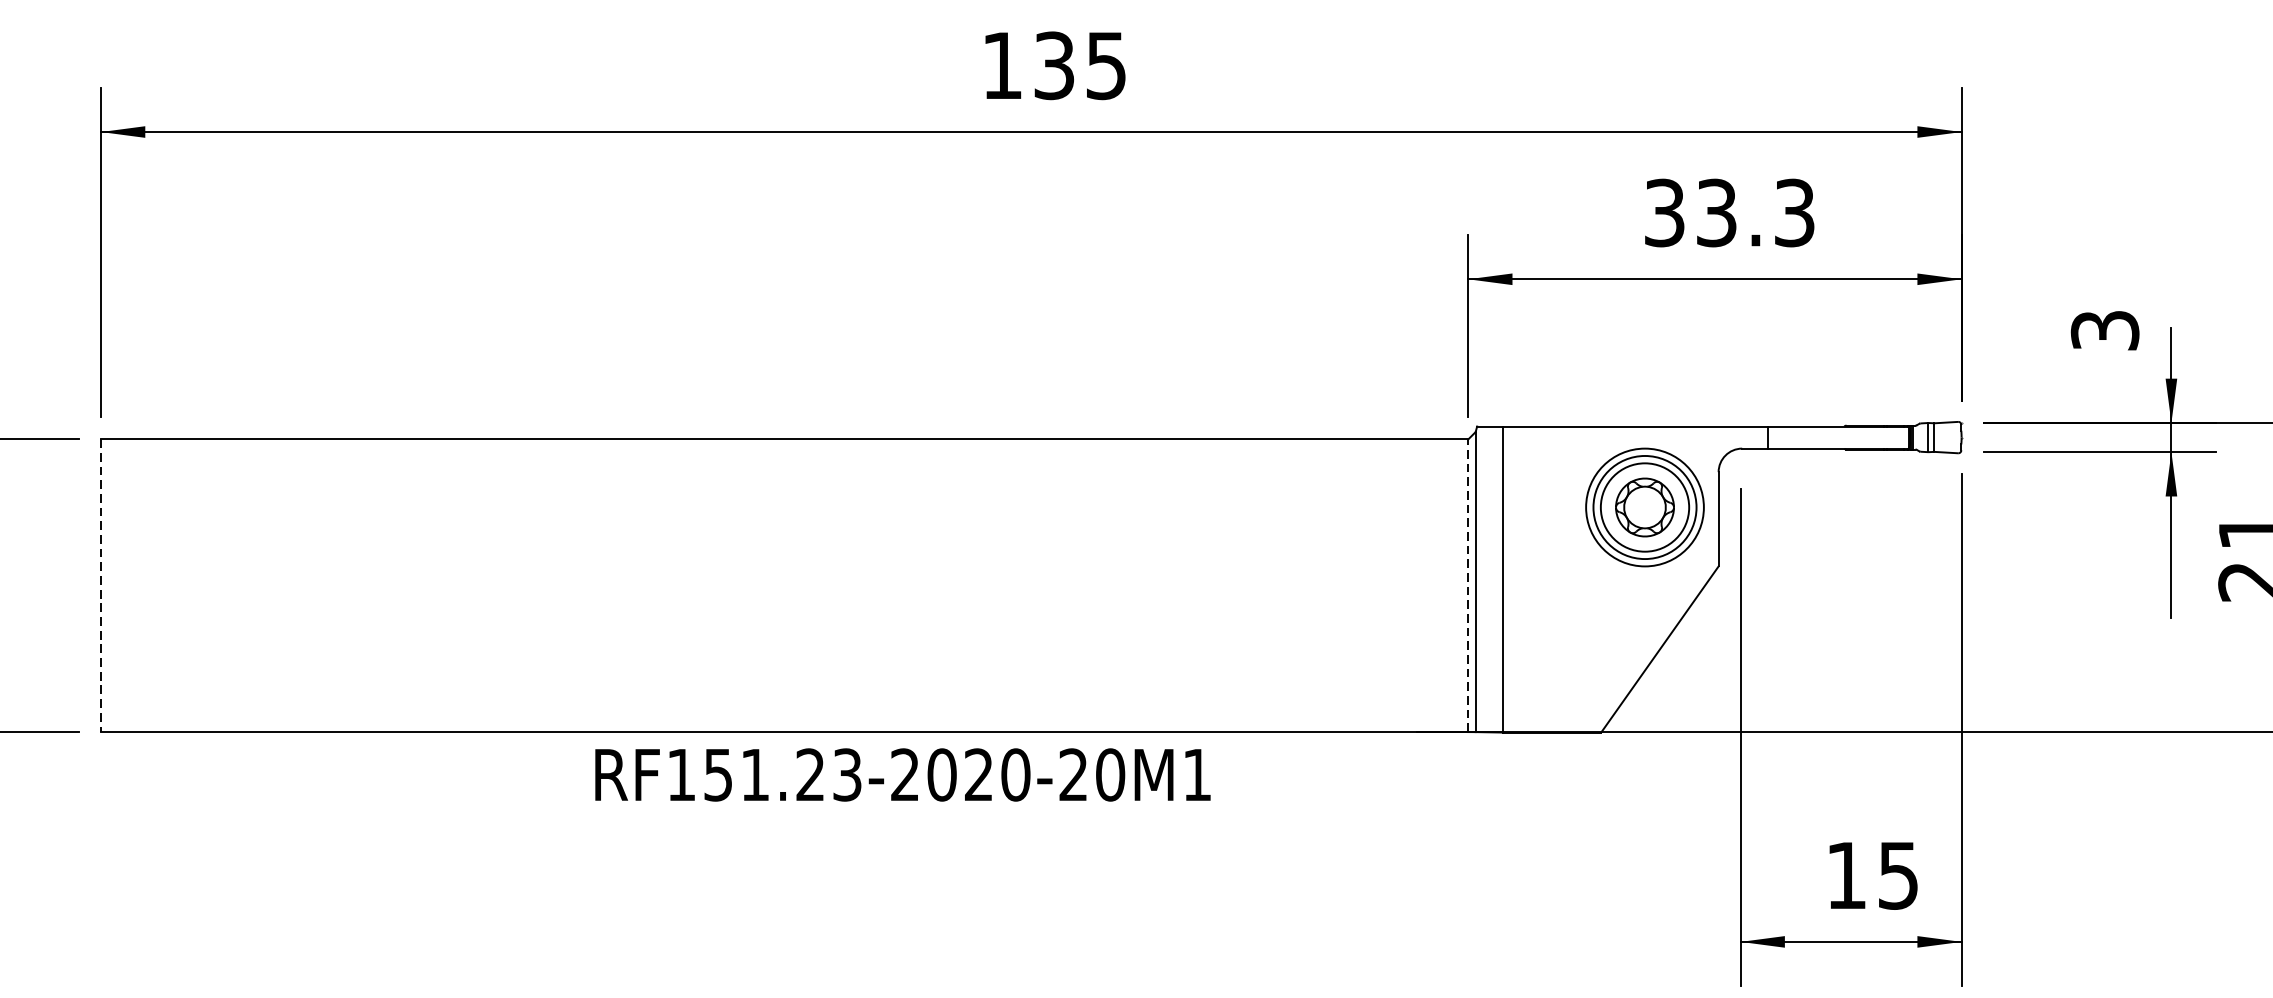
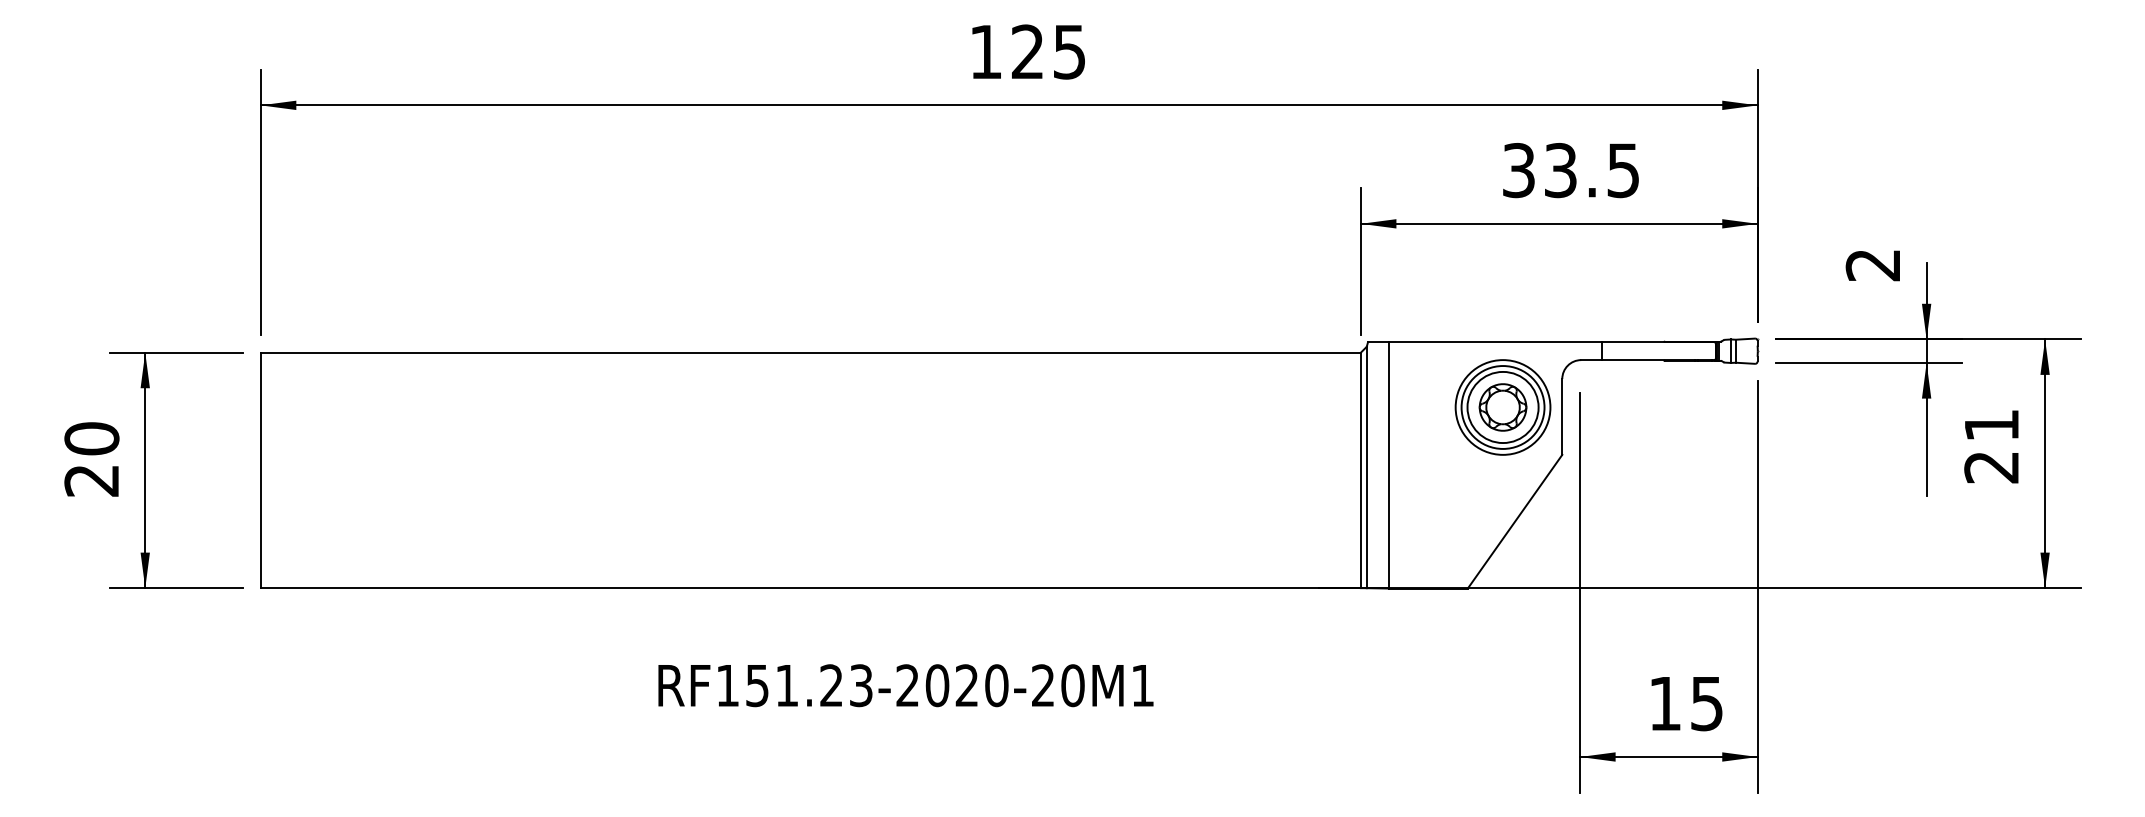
text: (1053, 65) -> (1027, 51), 135 -> 125
text: (1794, 212) -> (1623, 170), 33.3 -> 33.5
text: (2104, 331) -> (1872, 265), 3 -> 2
line: (100, 585) -> (260, 470), dashed -> solid
line: (1467, 585) -> (1360, 470), dashed -> solid
text: (902, 774) -> (905, 685), moved

